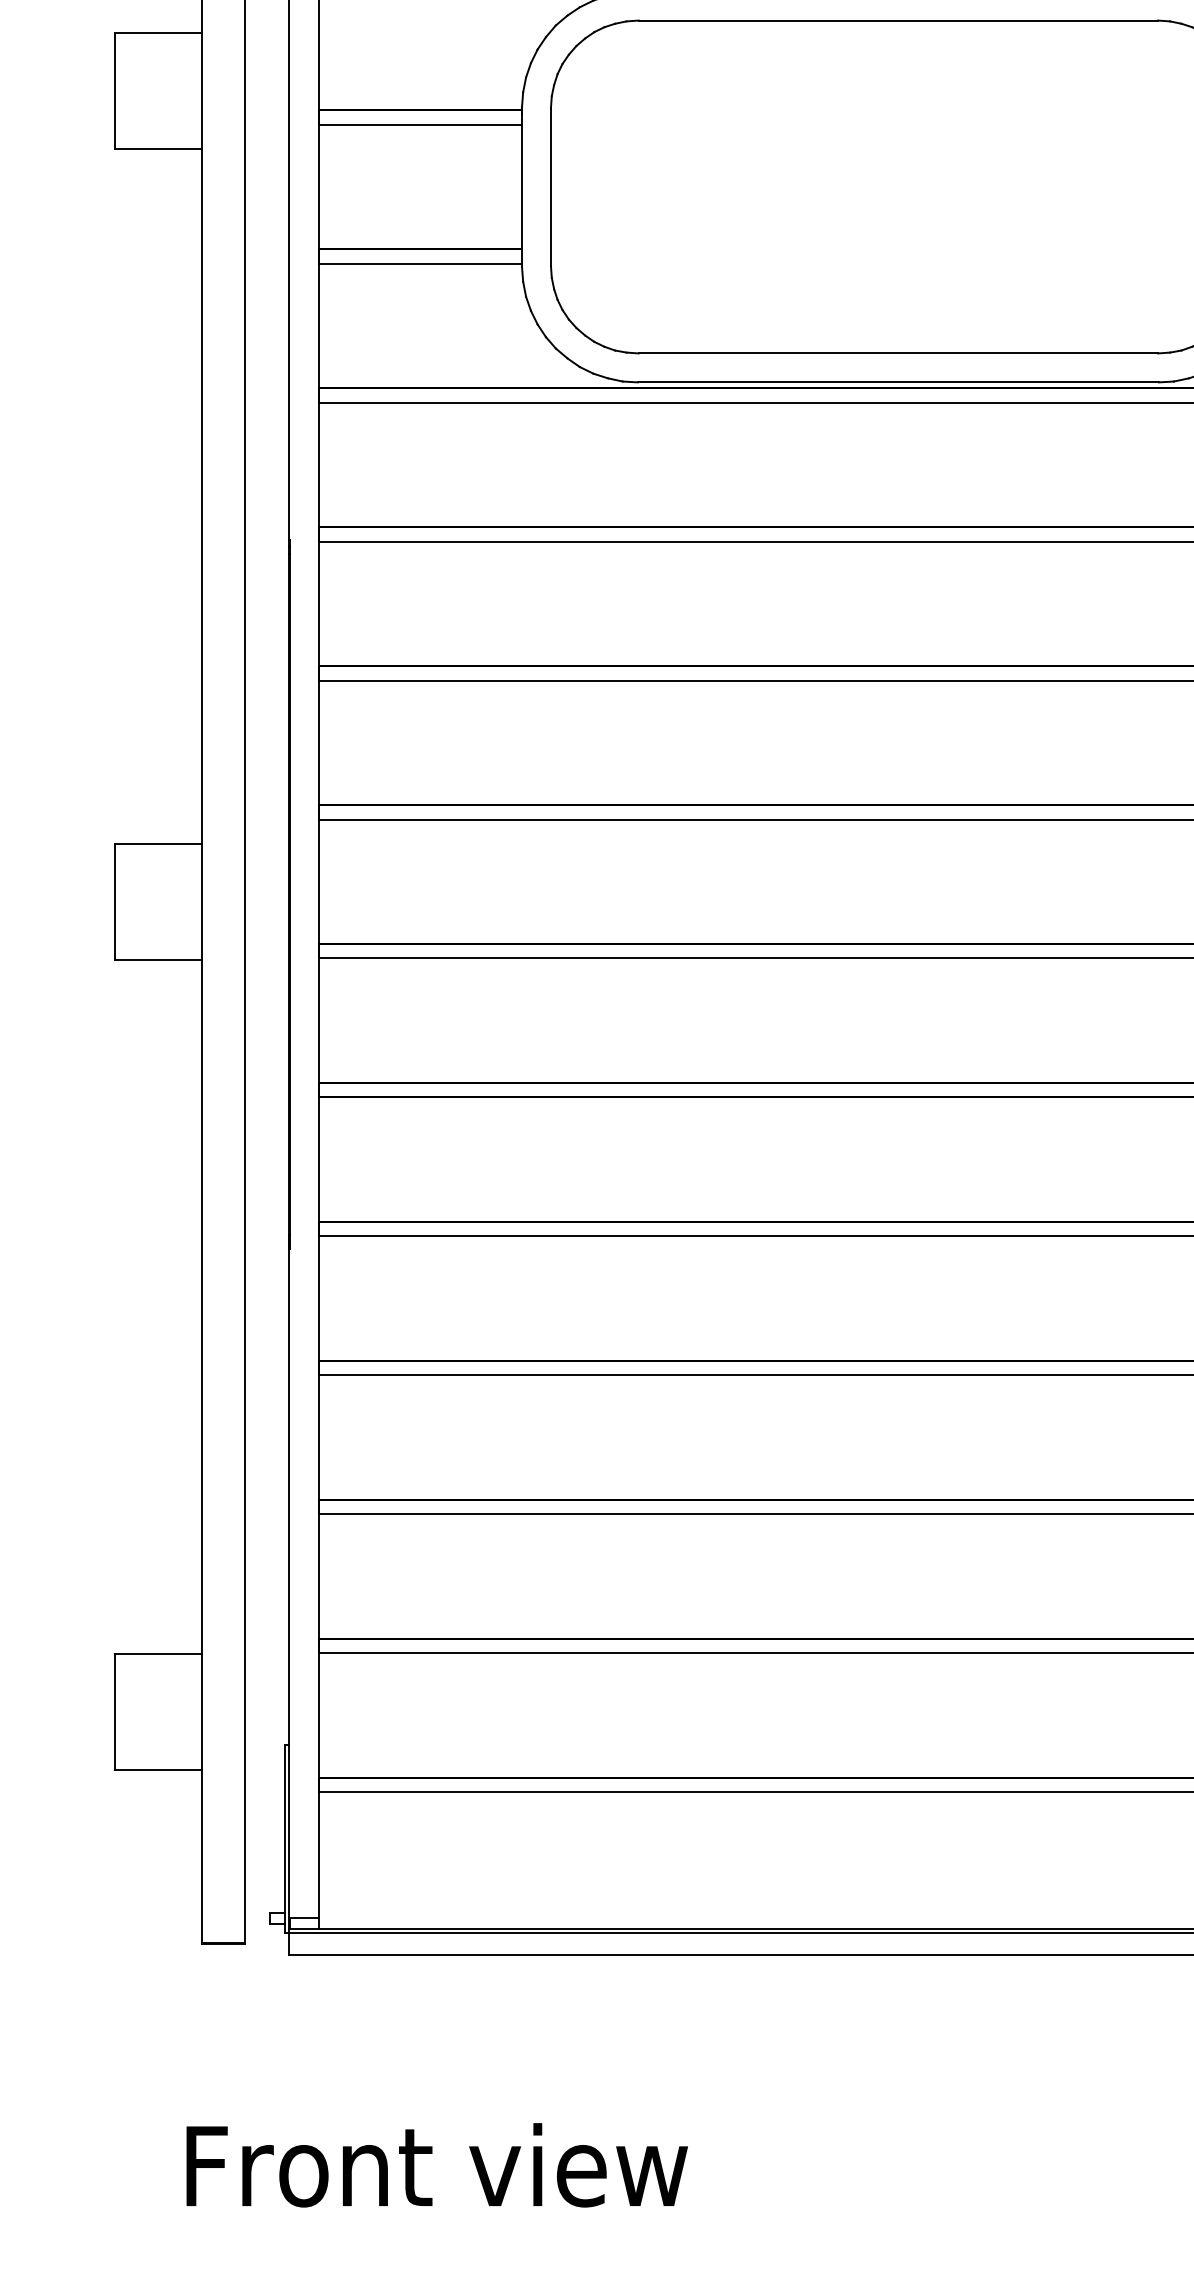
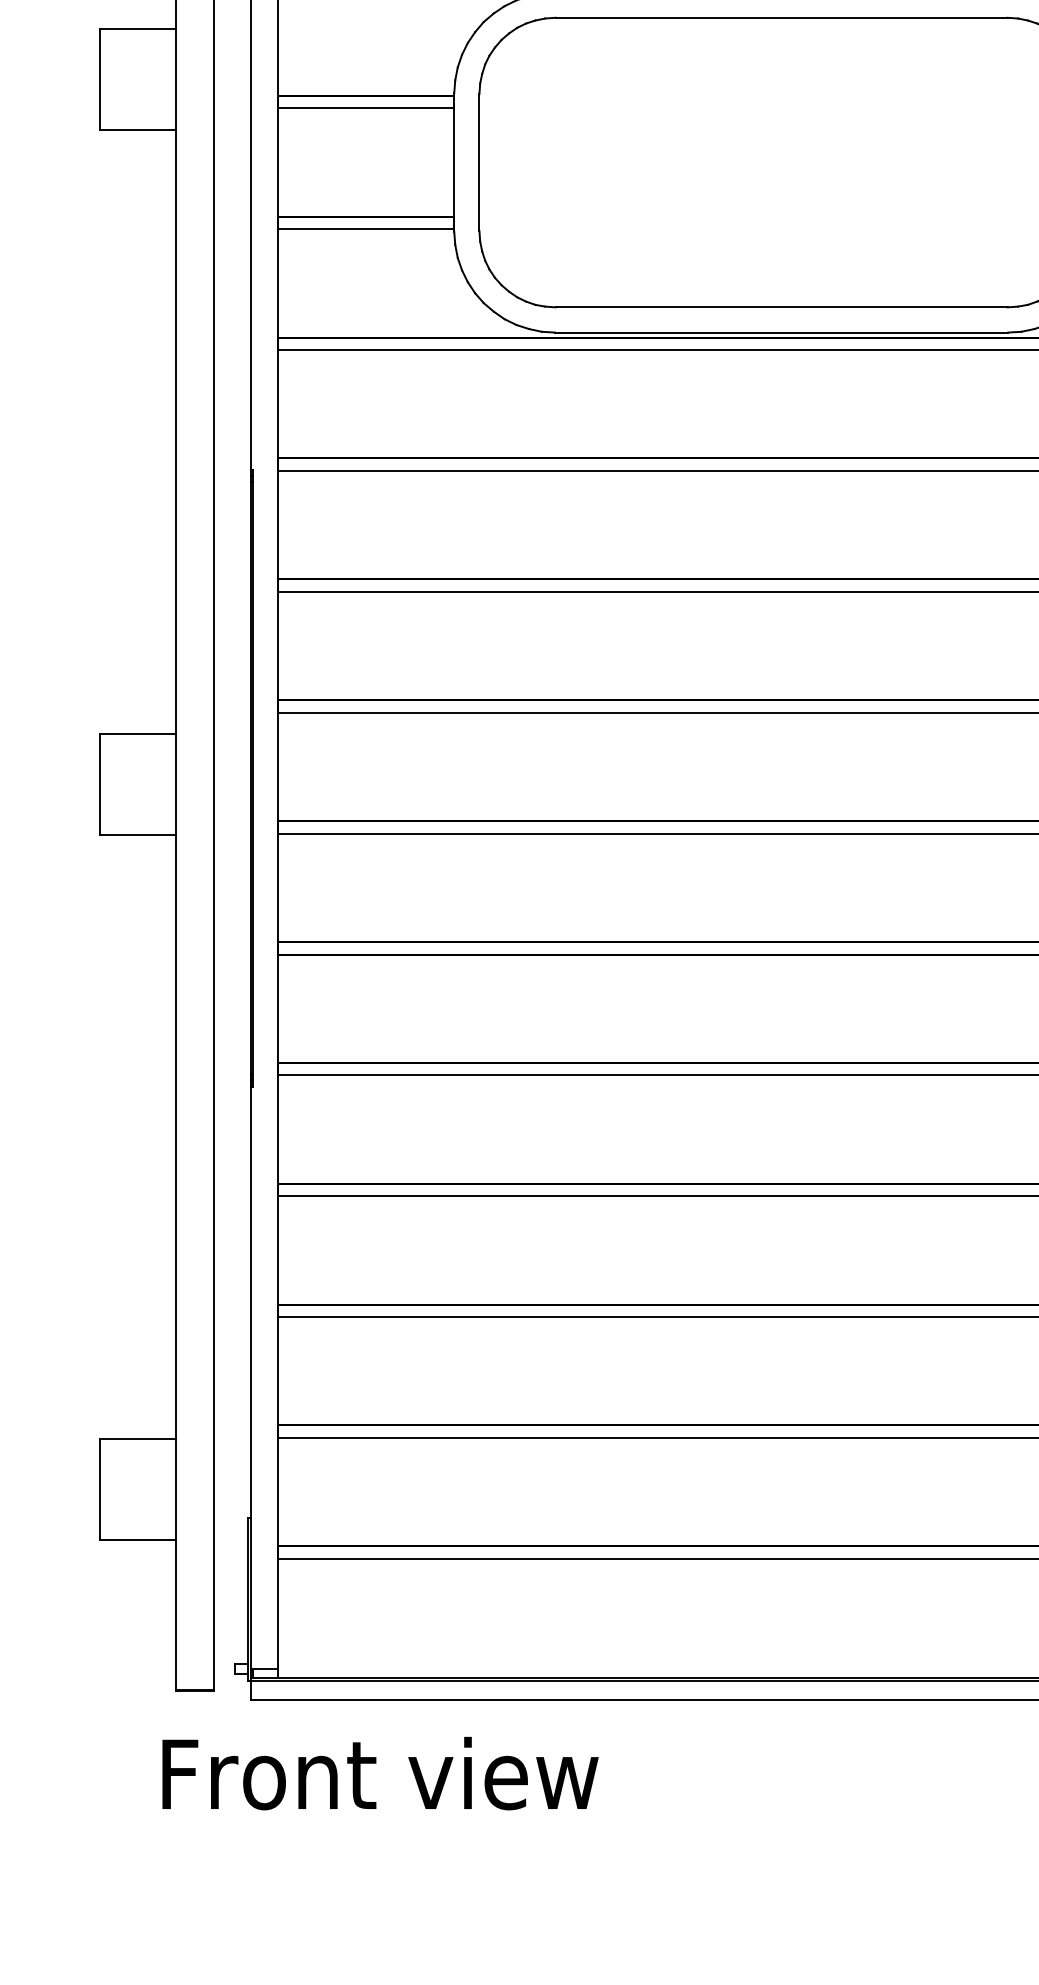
text: (437, 2165) -> (380, 1773), moved

